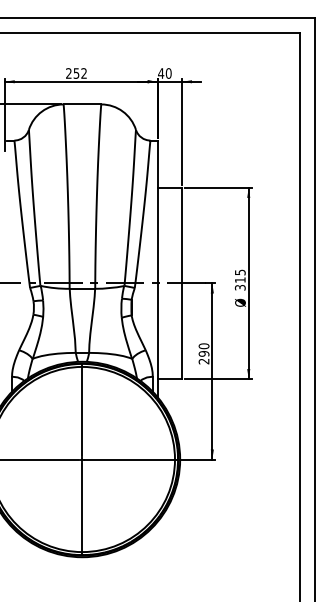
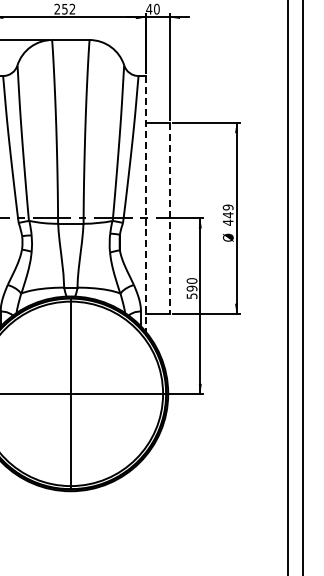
line: (157, 269) -> (145, 204), solid -> dashed
text: (239, 279) -> (227, 214), 315 -> 449
line: (181, 283) -> (169, 218), solid -> dashed
text: (203, 361) -> (191, 296), 290 -> 590

